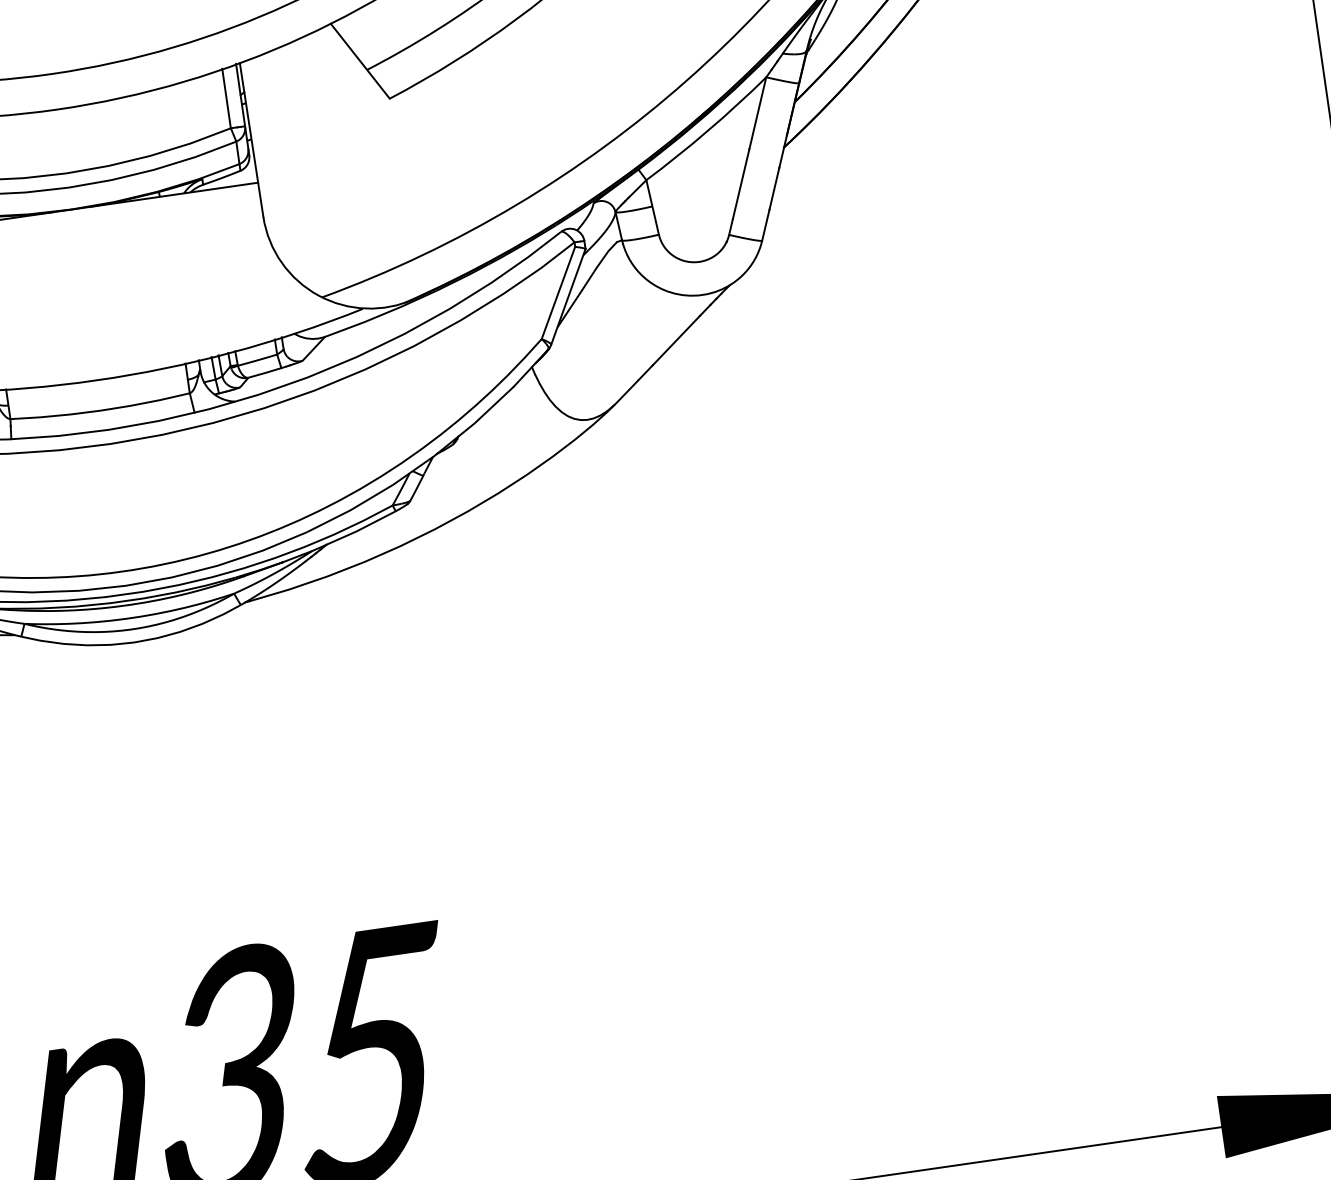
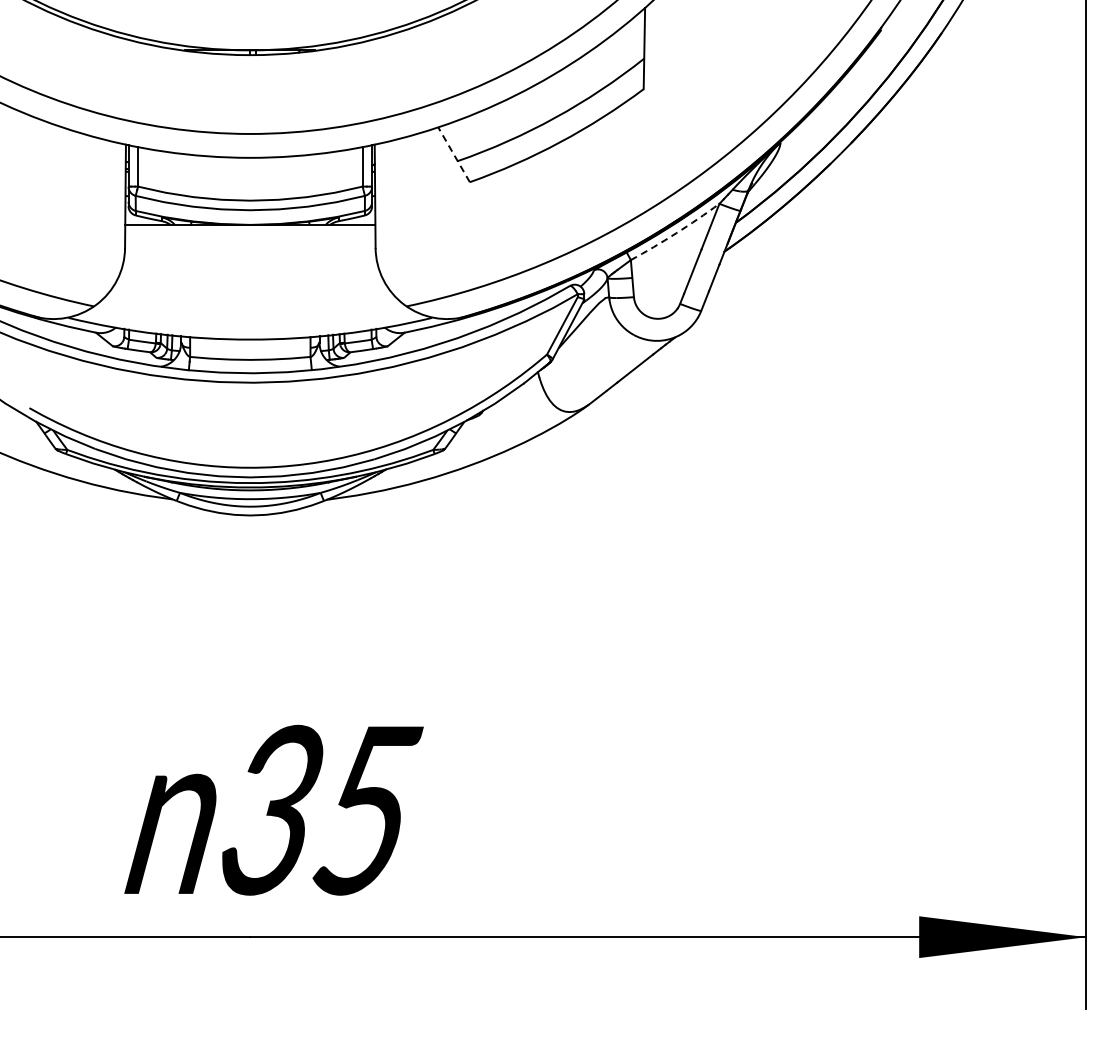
line: (360, 60) -> (454, 154), solid -> dashed
arc: (708, 130) -> (676, 233), solid -> dashed

